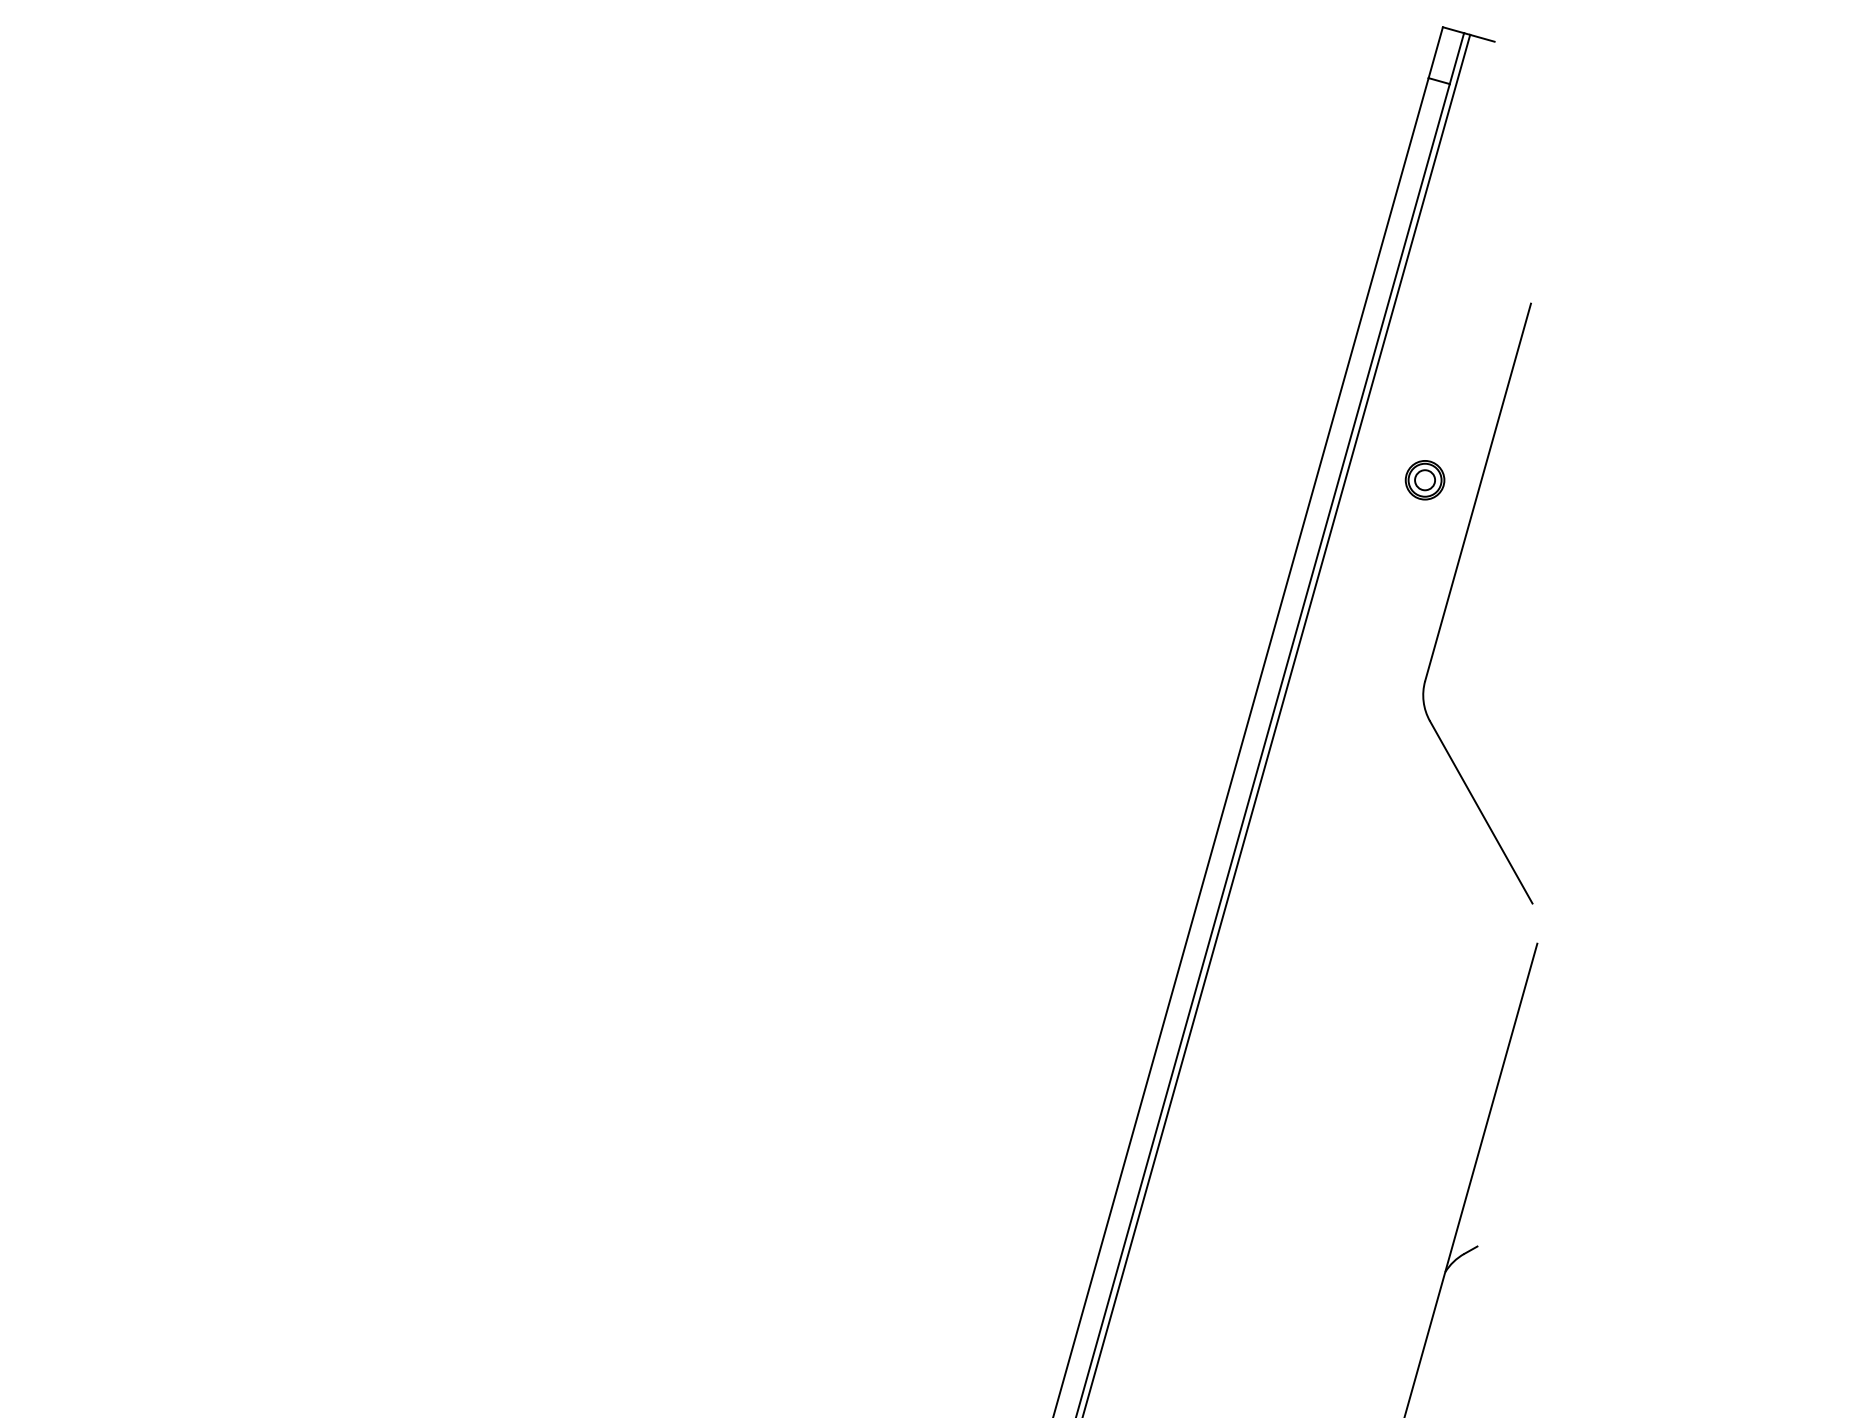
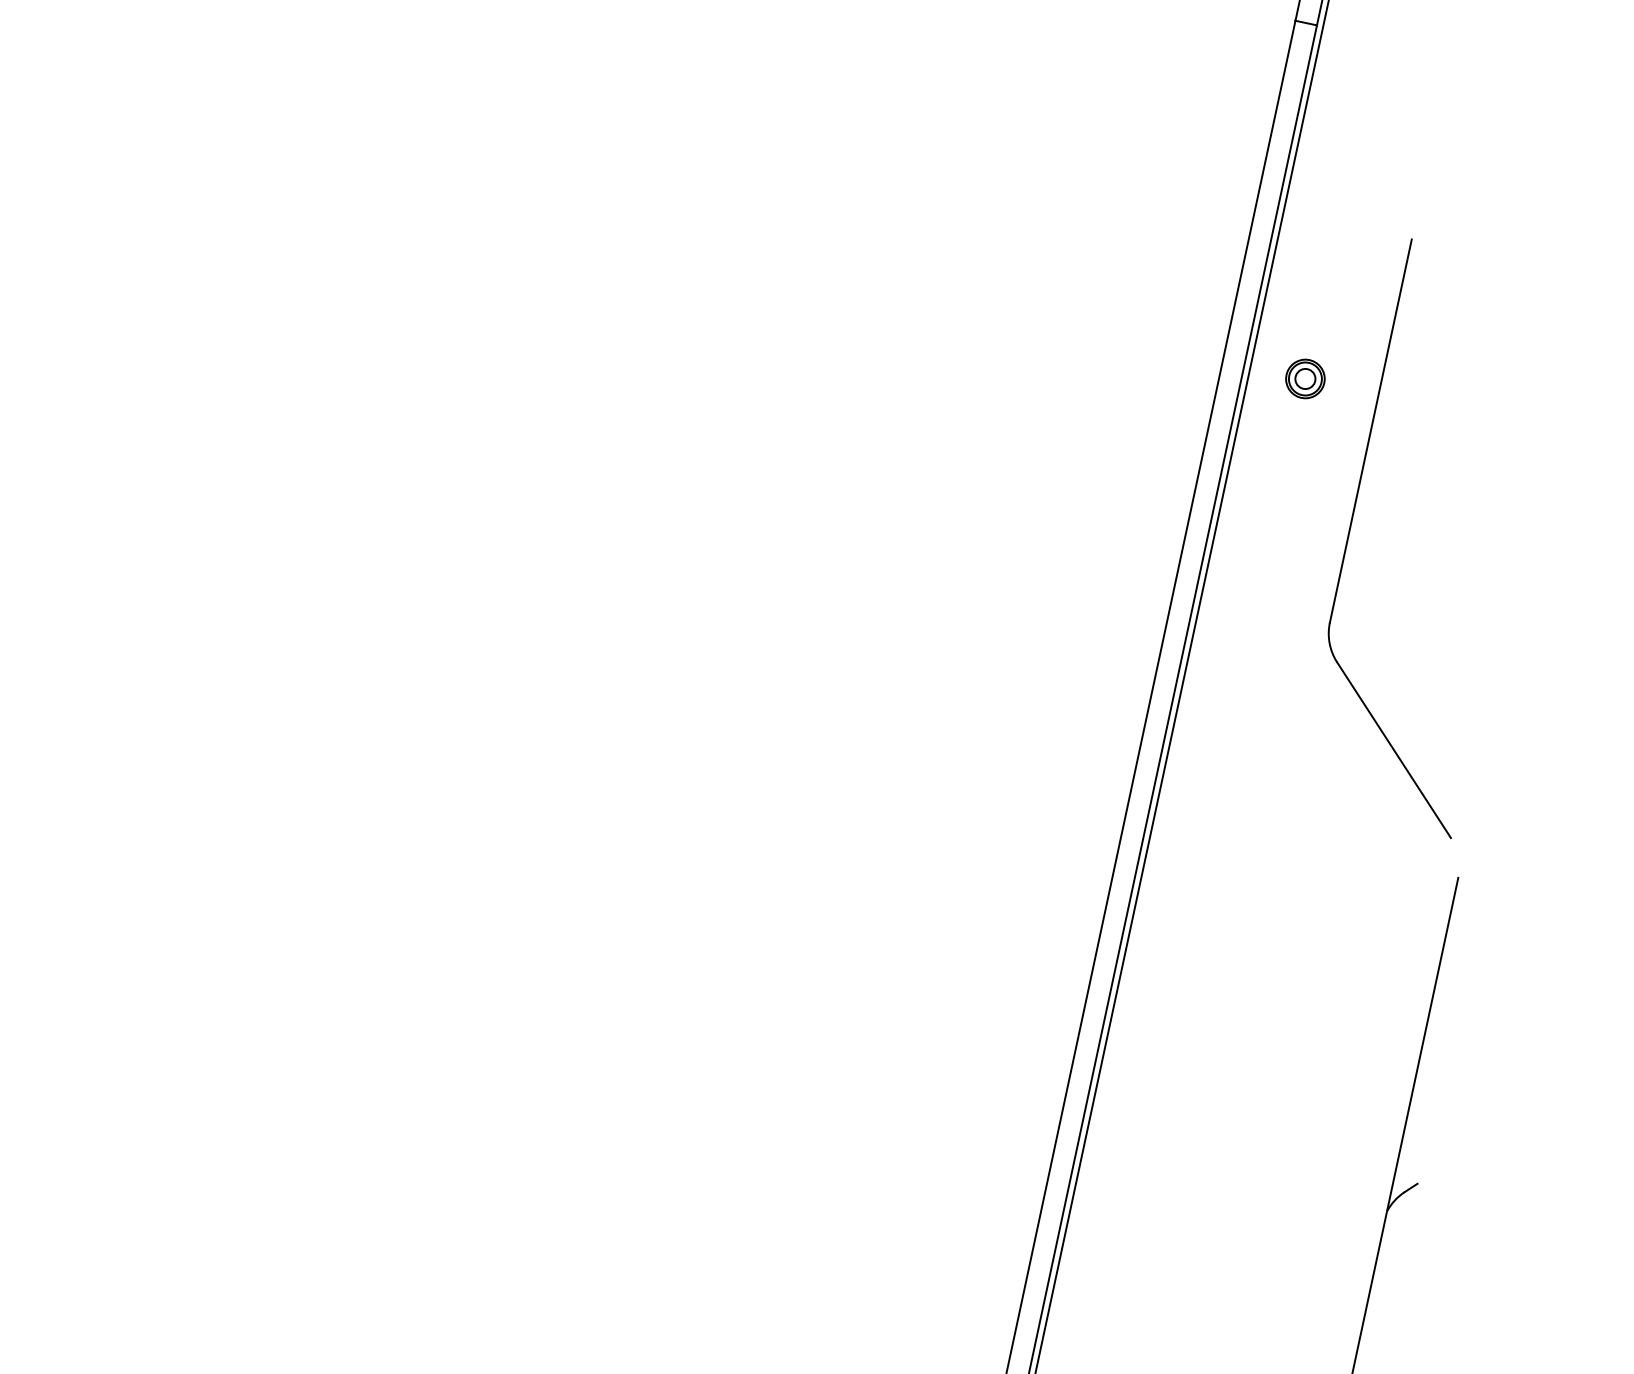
part: (1424, 480) -> (1304, 379), moved

